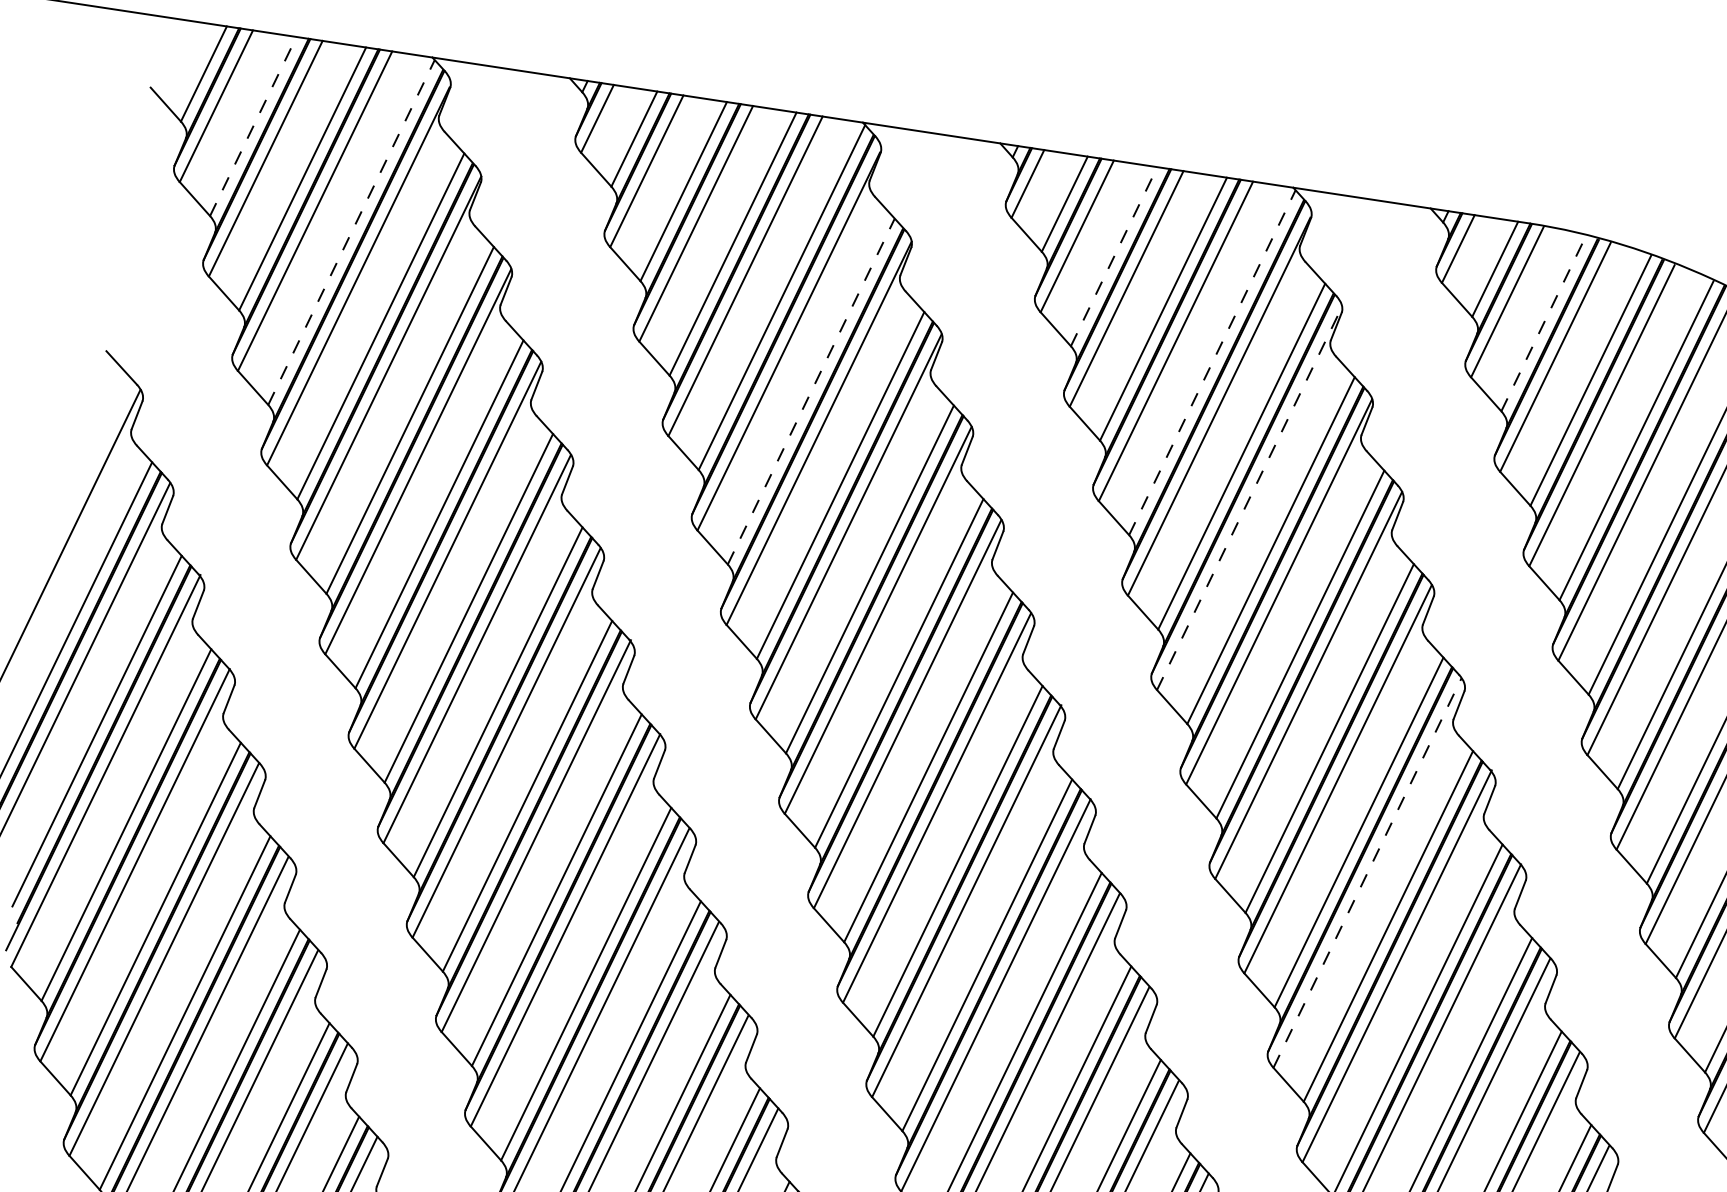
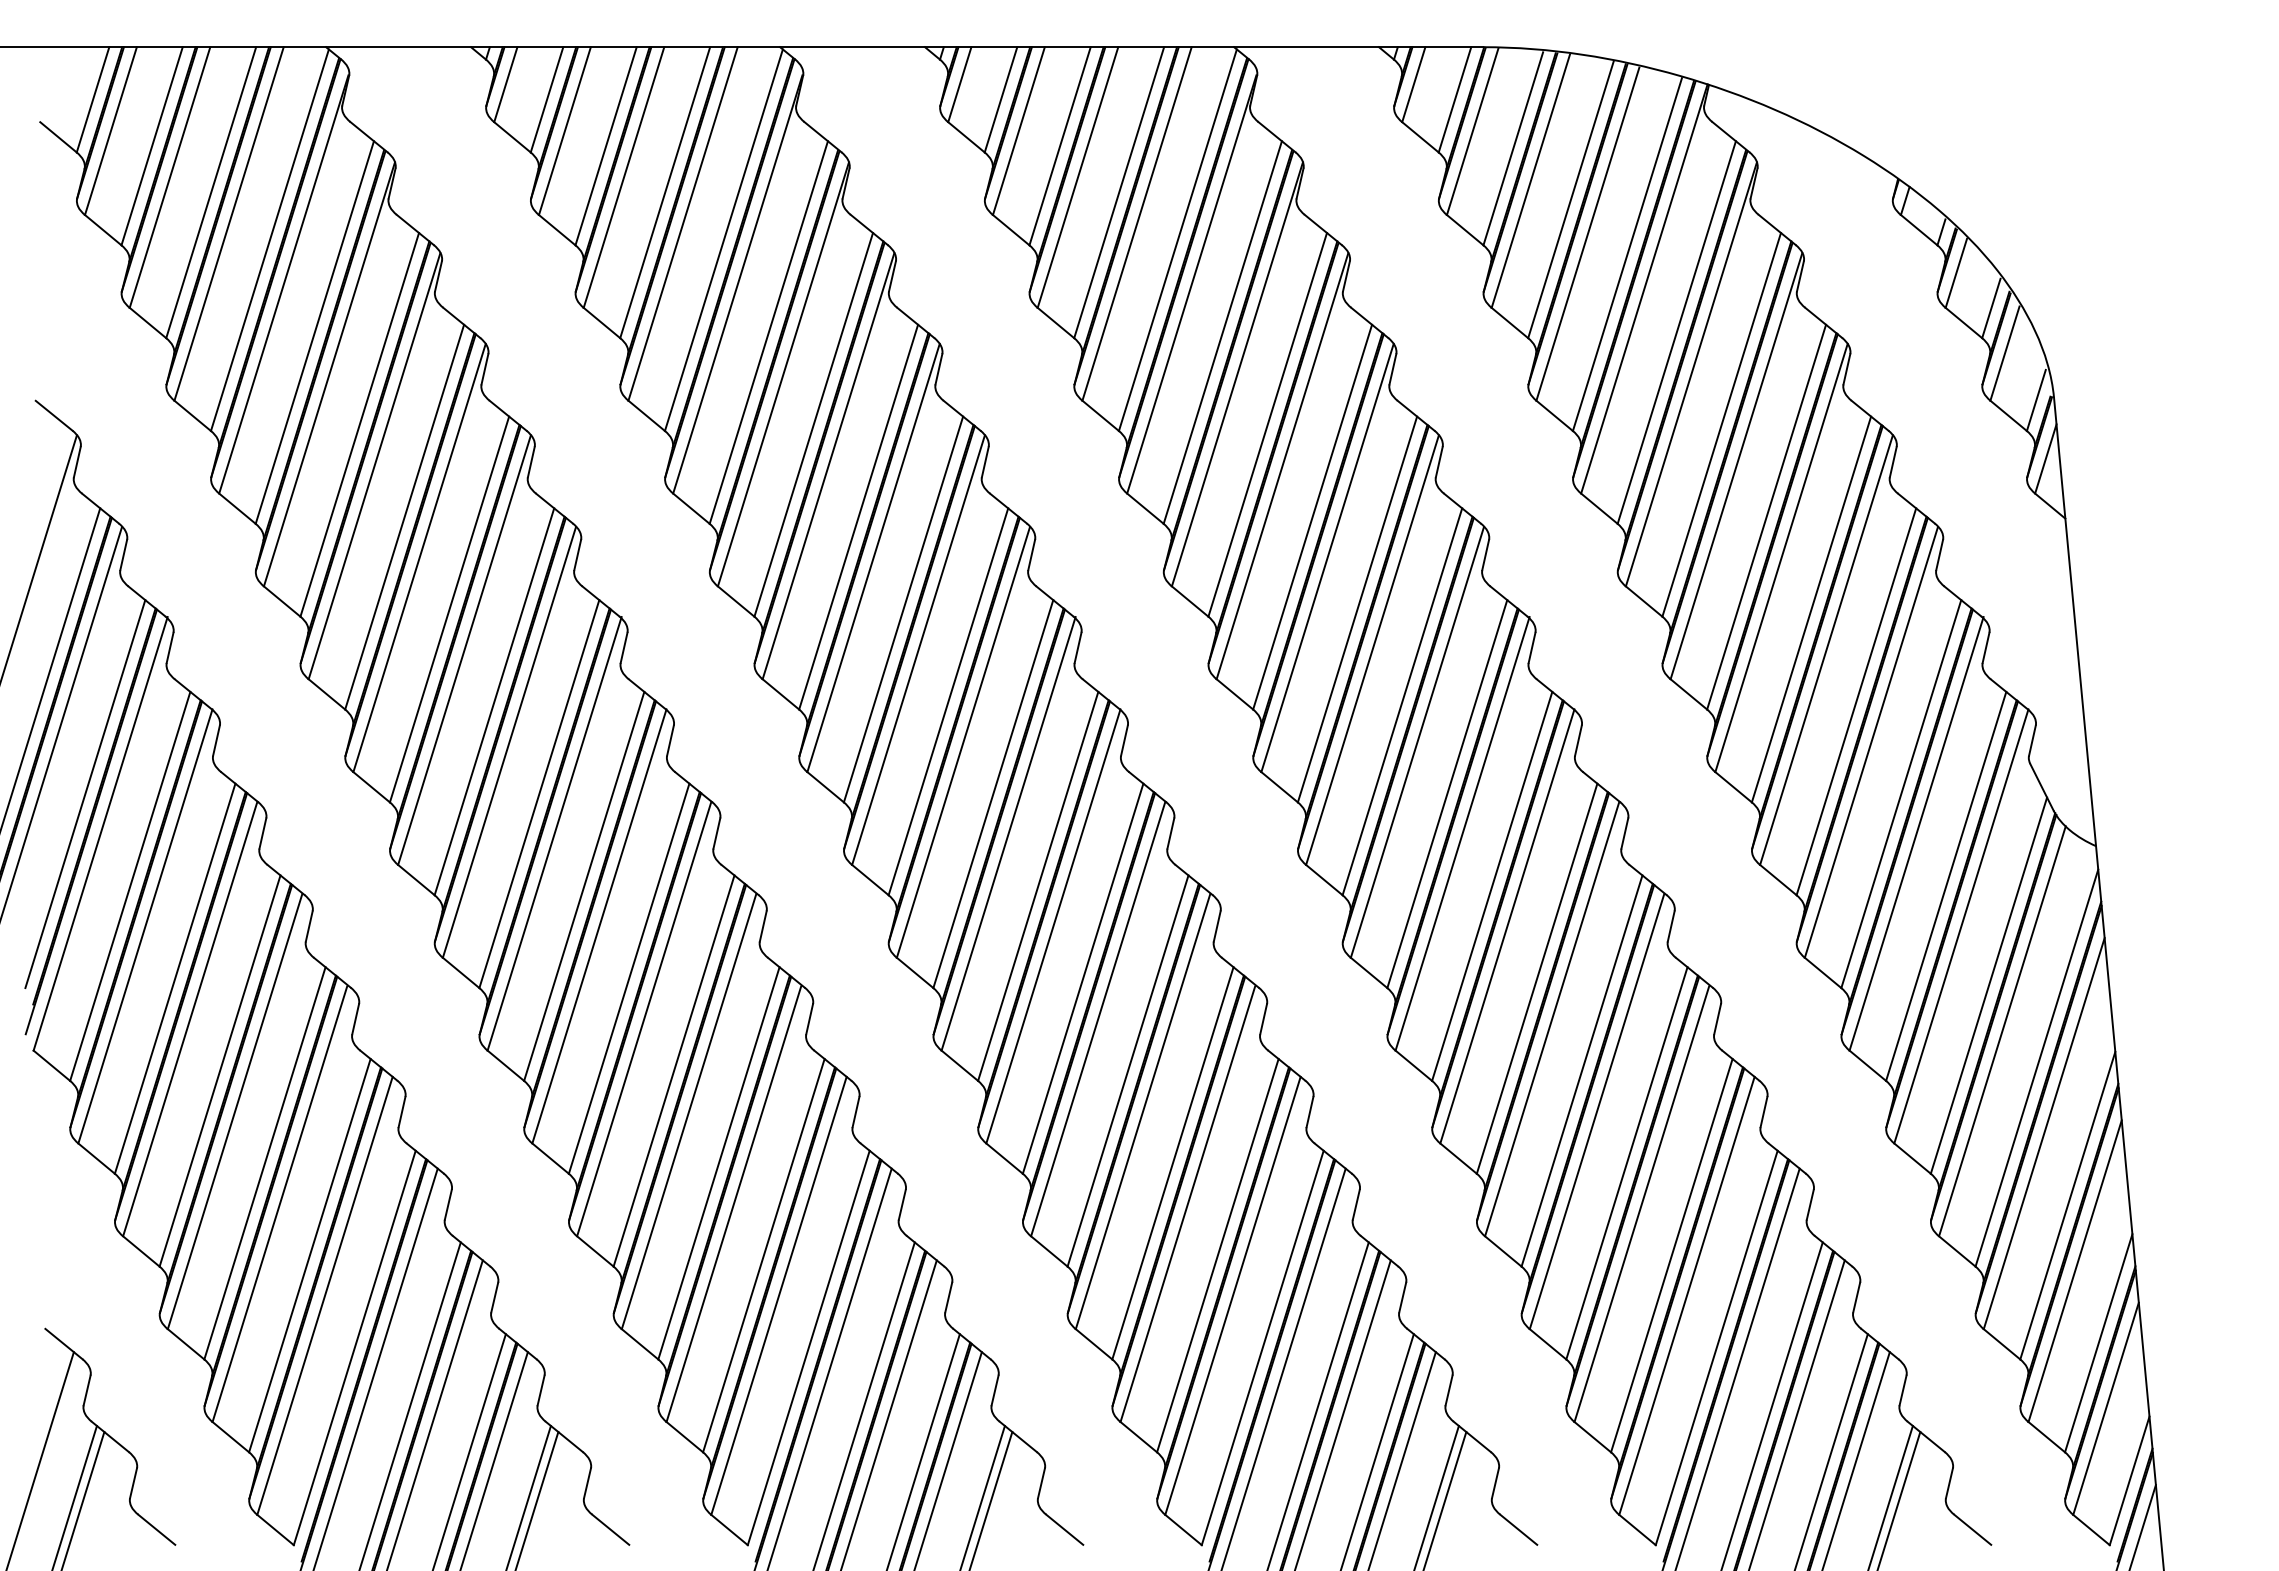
line: (253, 126) -> (152, 146), dashed -> solid
line: (351, 232) -> (269, 240), dashed -> solid
line: (1114, 256) -> (1060, 146), dashed -> solid
line: (1543, 323) -> (1513, 148), dashed -> solid
line: (1211, 362) -> (1177, 240), dashed -> solid
line: (810, 391) -> (768, 332), dashed -> solid
line: (1249, 498) -> (1237, 374), dashed -> solid
line: (1367, 873) -> (1417, 742), dashed -> solid

